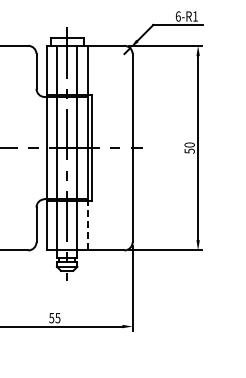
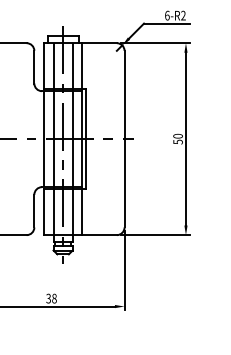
text: (195, 16) -> (183, 15), 6-R1 -> 6-R2
line: (87, 225) -> (82, 211), dashed -> solid
text: (54, 317) -> (51, 298), 55 -> 38

